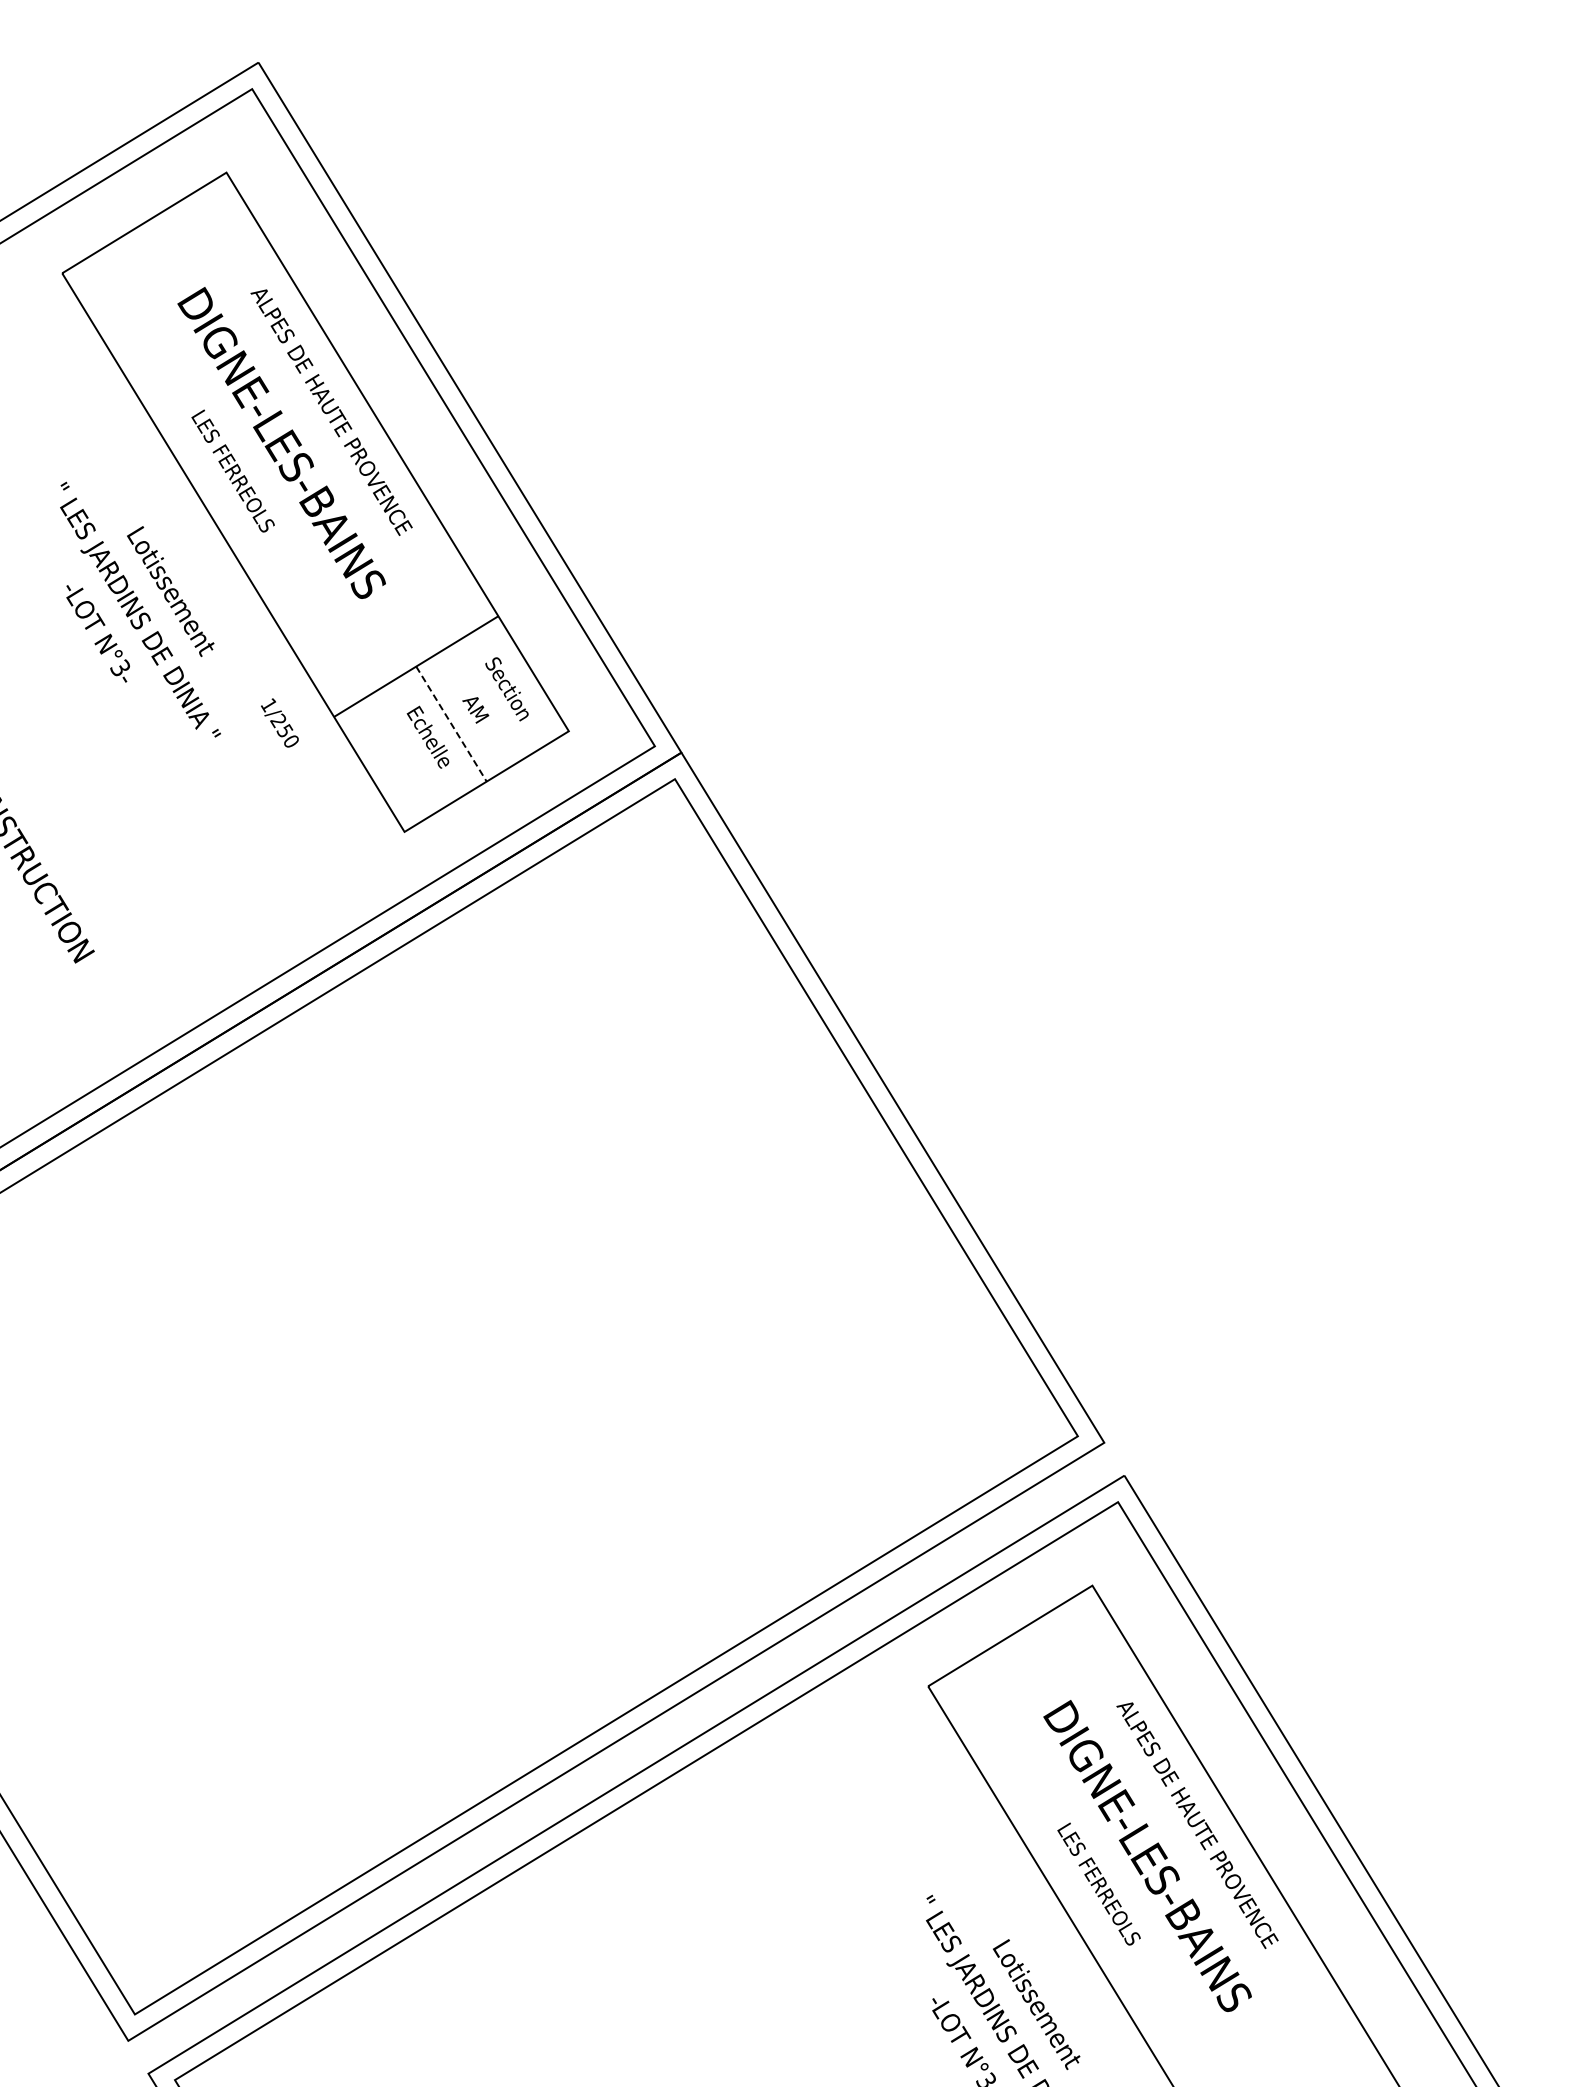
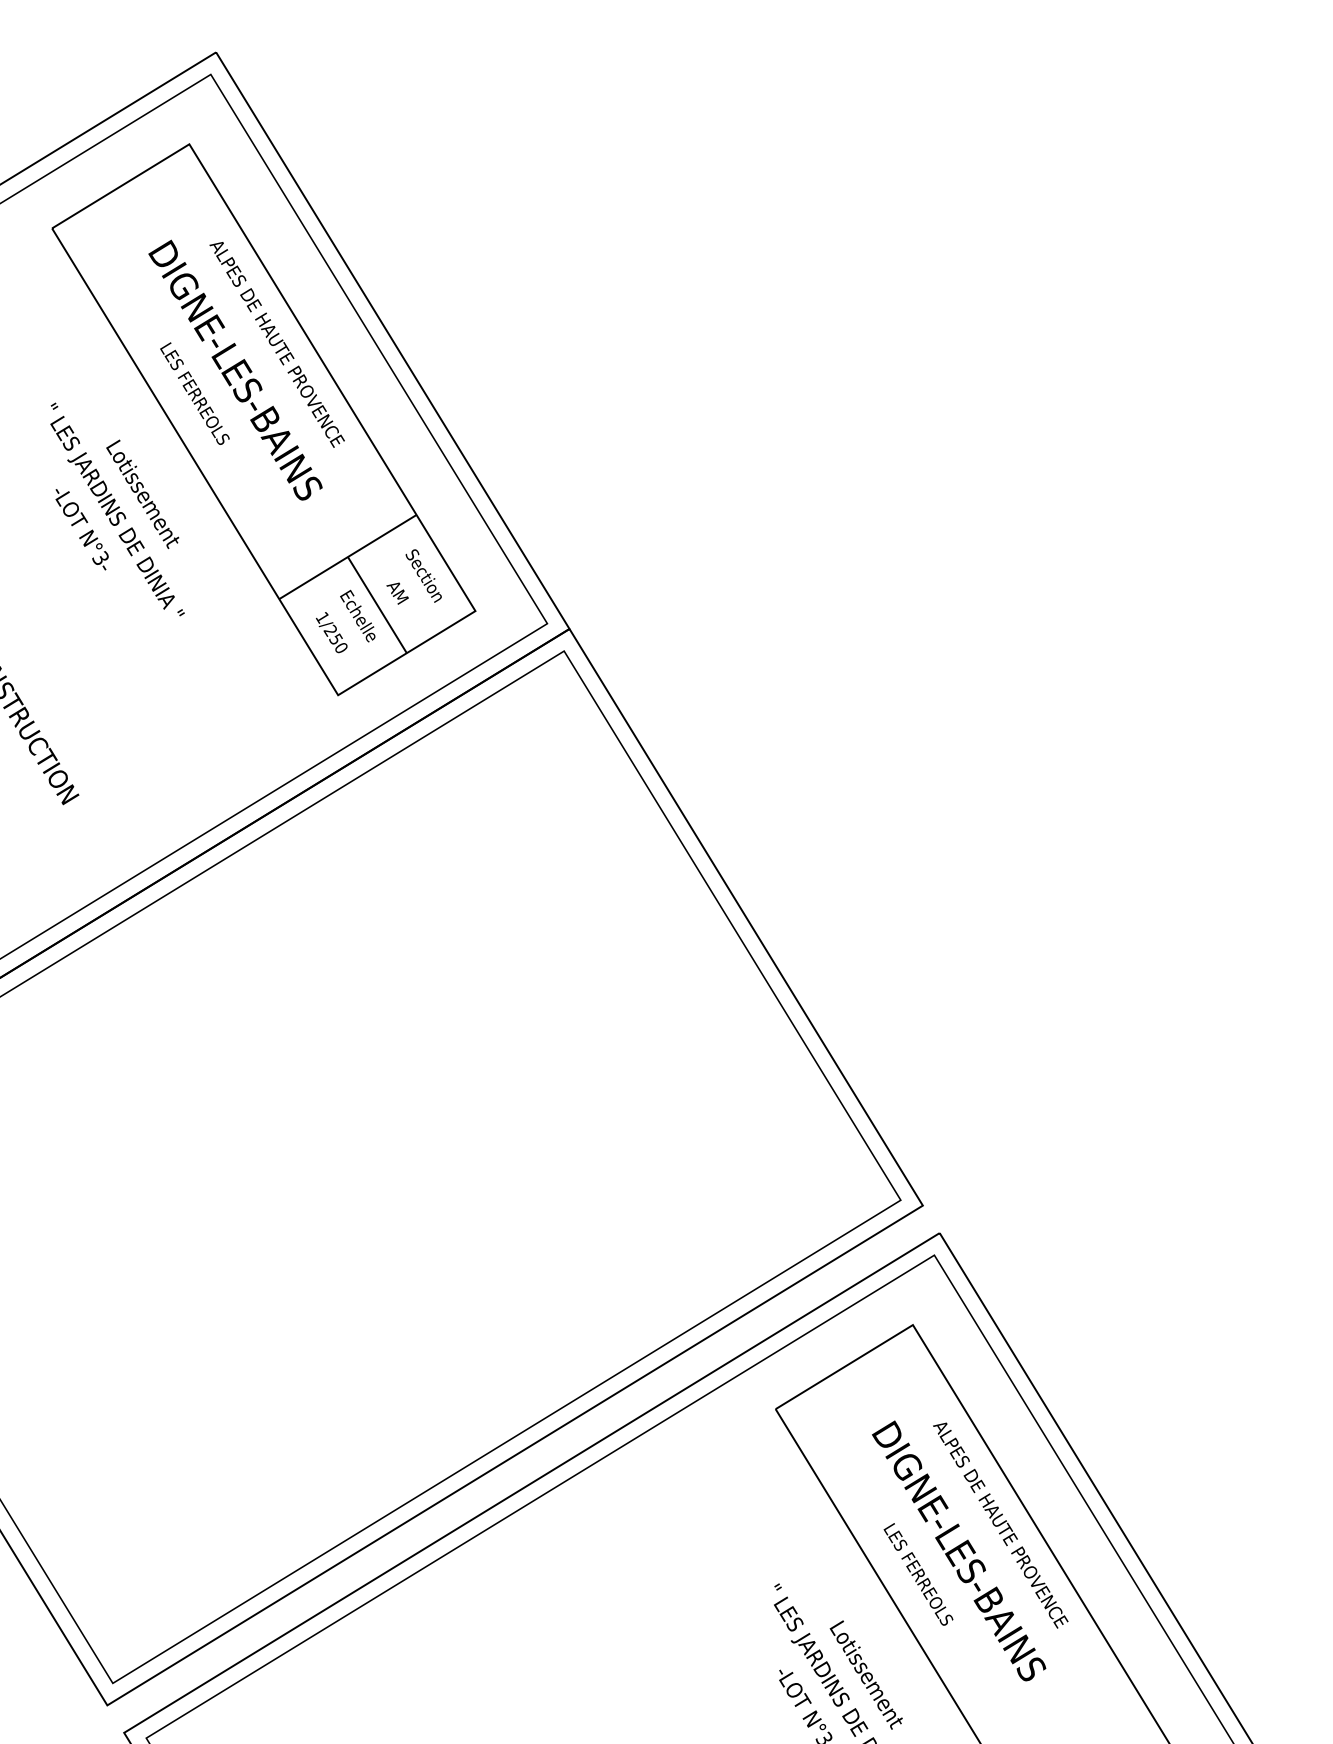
text: (279, 722) -> (331, 632), moved
line: (451, 724) -> (377, 605), dashed -> solid

